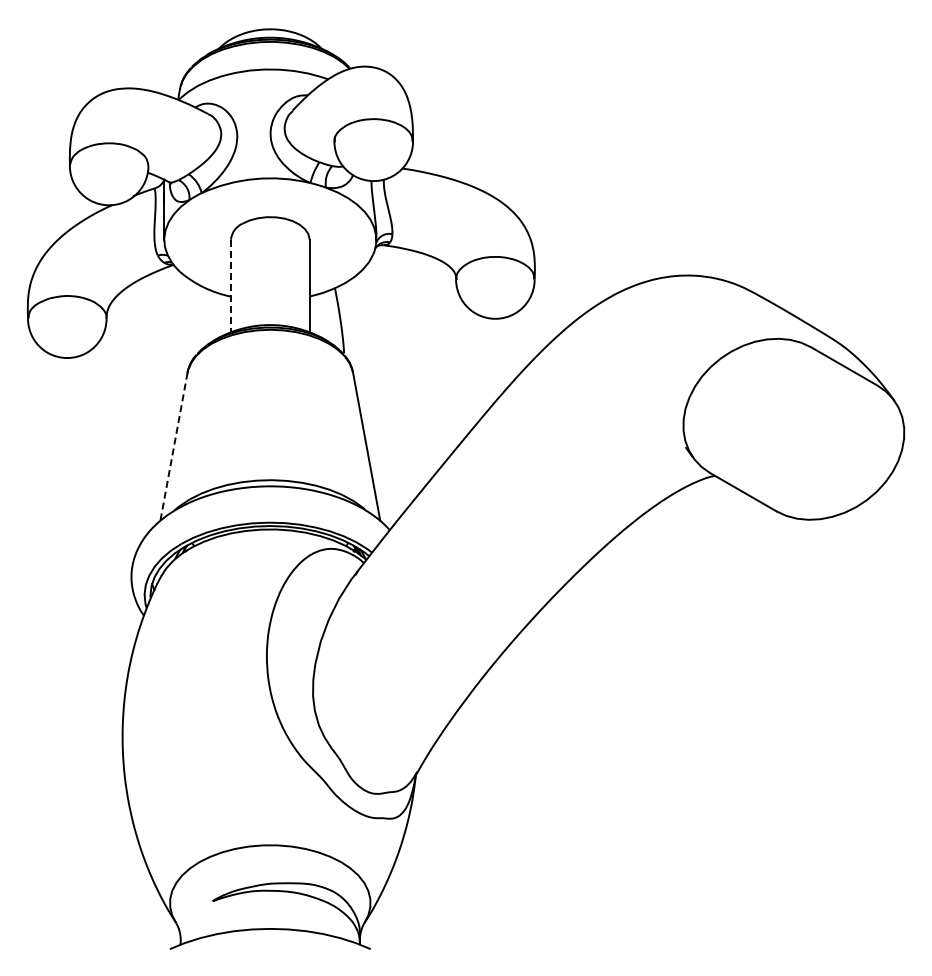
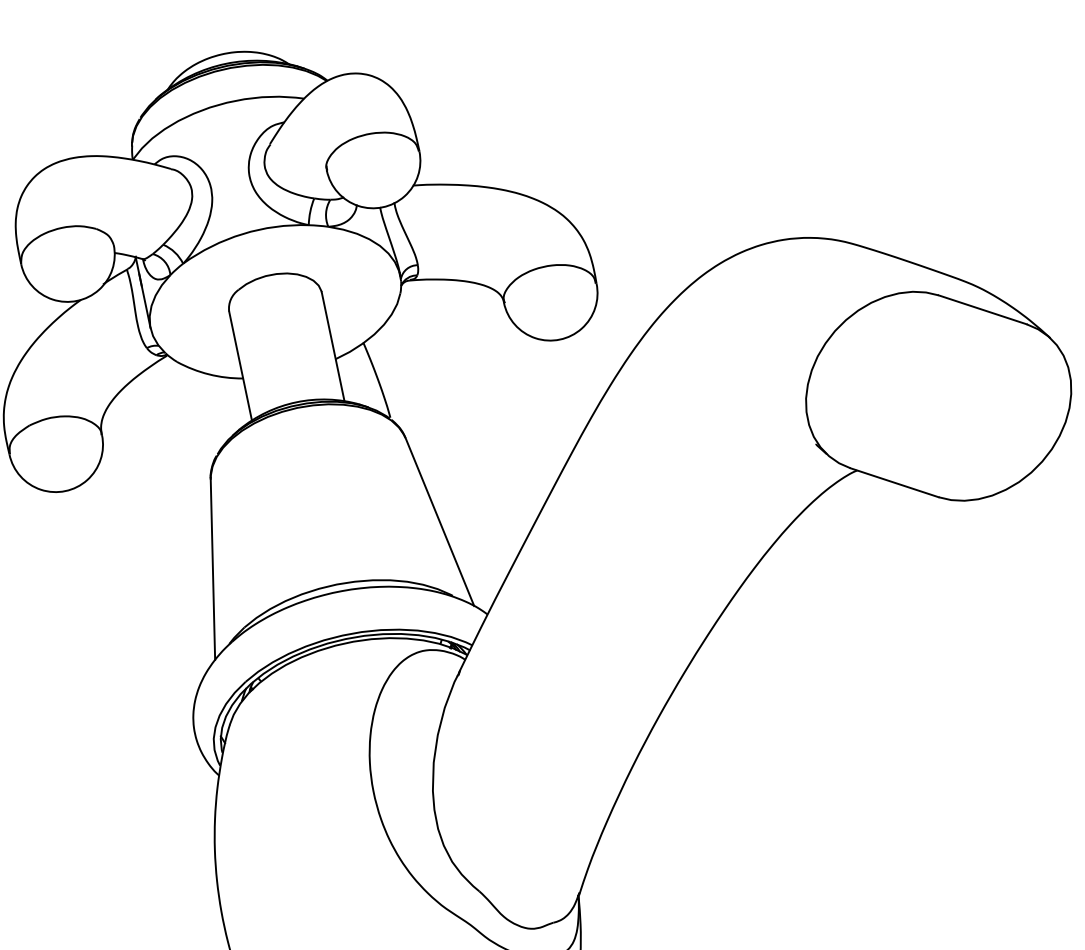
line: (231, 286) -> (241, 366), dashed -> solid
line: (173, 447) -> (212, 570), dashed -> solid

